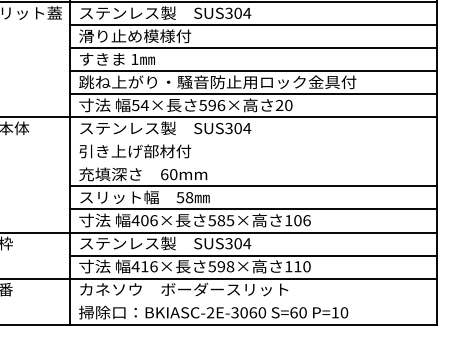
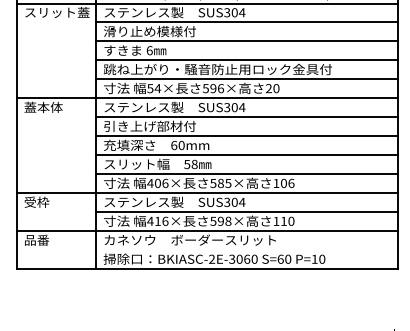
text: (134, 59) -> (149, 50), 1 -> 6
line: (253, 140) -> (247, 117), added
line: (253, 163) -> (247, 136), added

